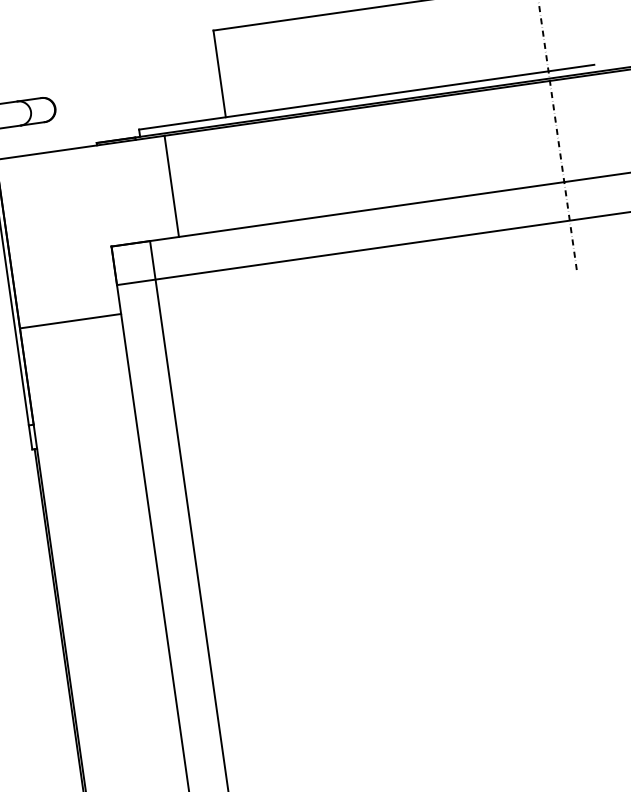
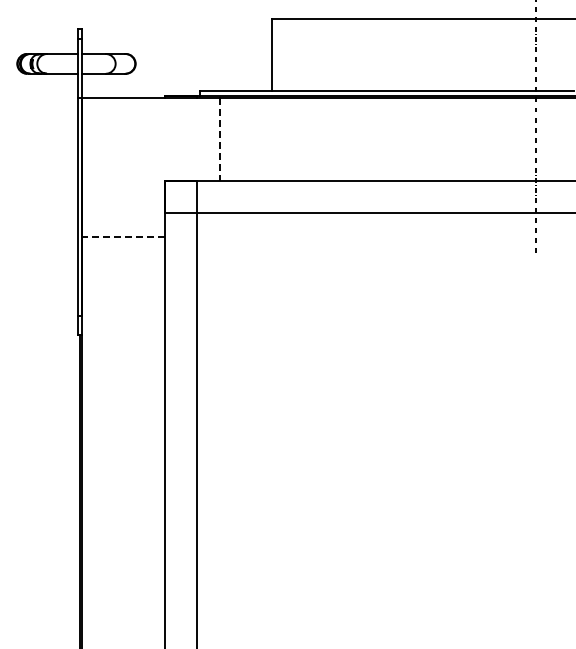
line: (172, 187) -> (220, 140), solid -> dashed
line: (69, 321) -> (122, 236), solid -> dashed

